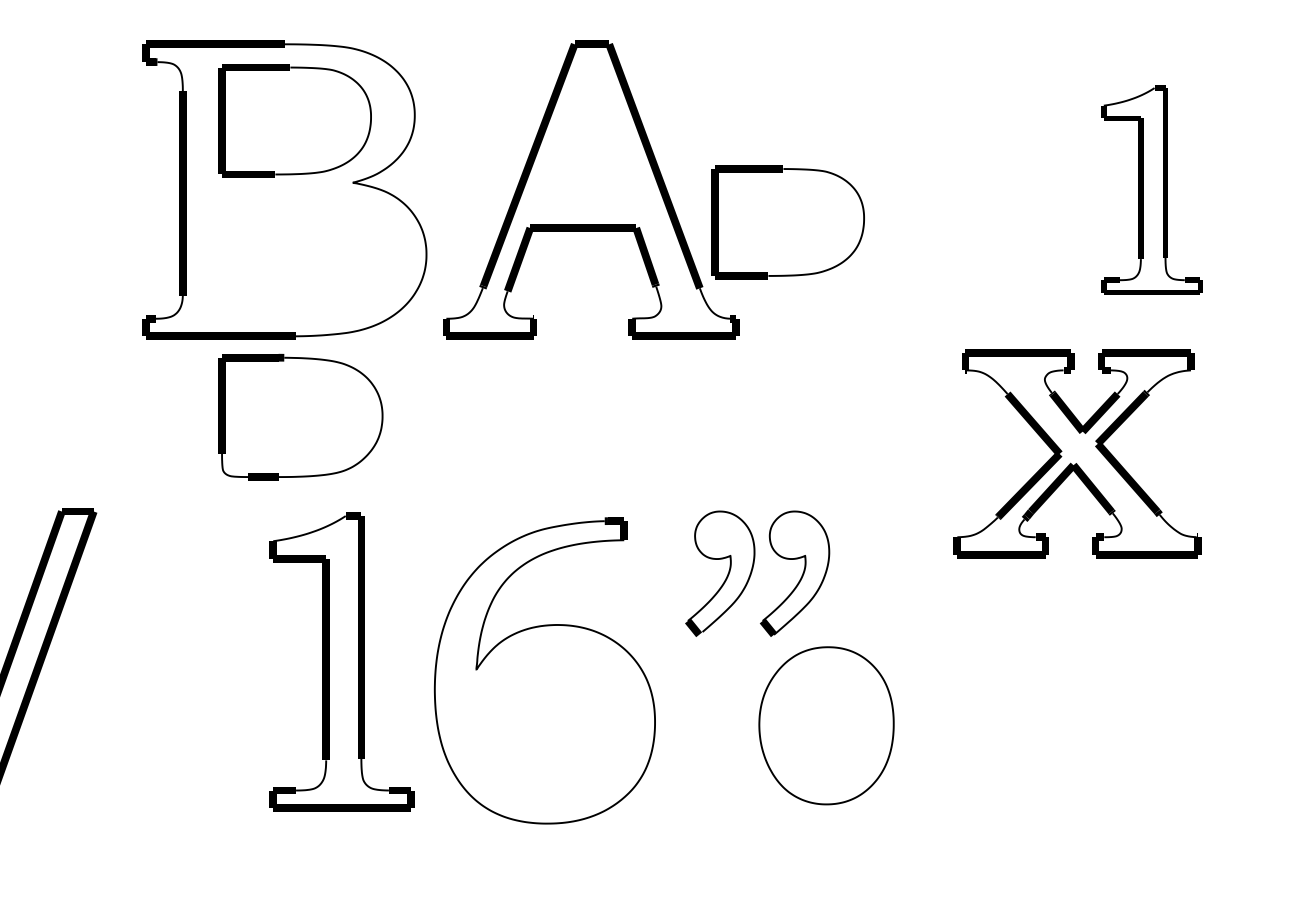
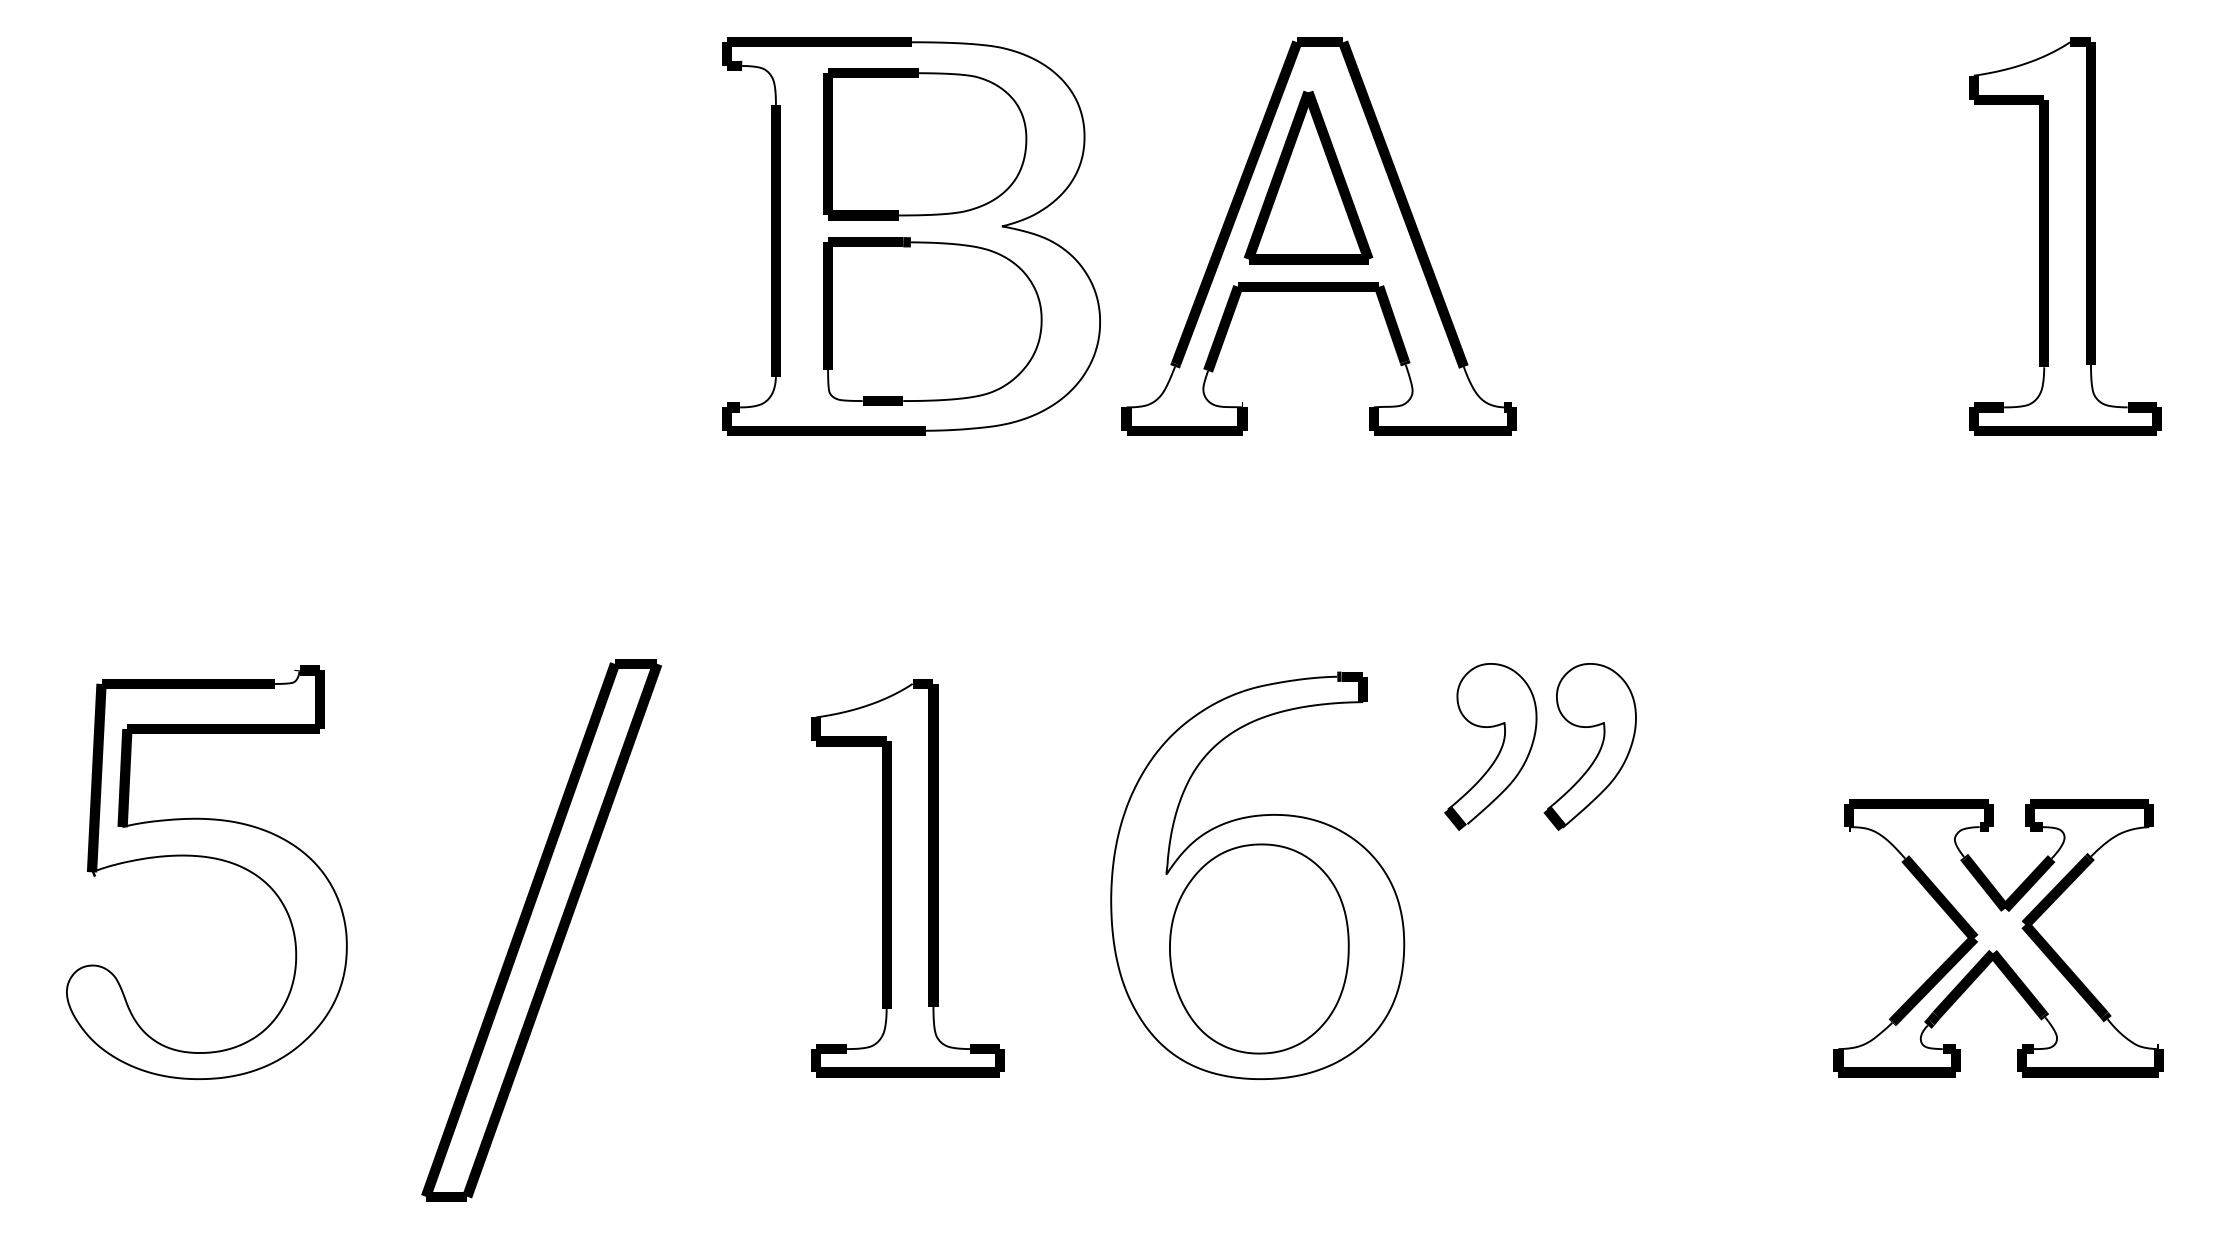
part: (583, 145) -> (1308, 177), added
part: (1152, 190) -> (2065, 236), size x1.43
part: (788, 222) -> (1581, 279), removed
part: (300, 417) -> (932, 321), moved
part: (1077, 454) -> (1998, 938), moved
part: (341, 662) -> (907, 878), moved
part: (826, 725) -> (1259, 948), moved

